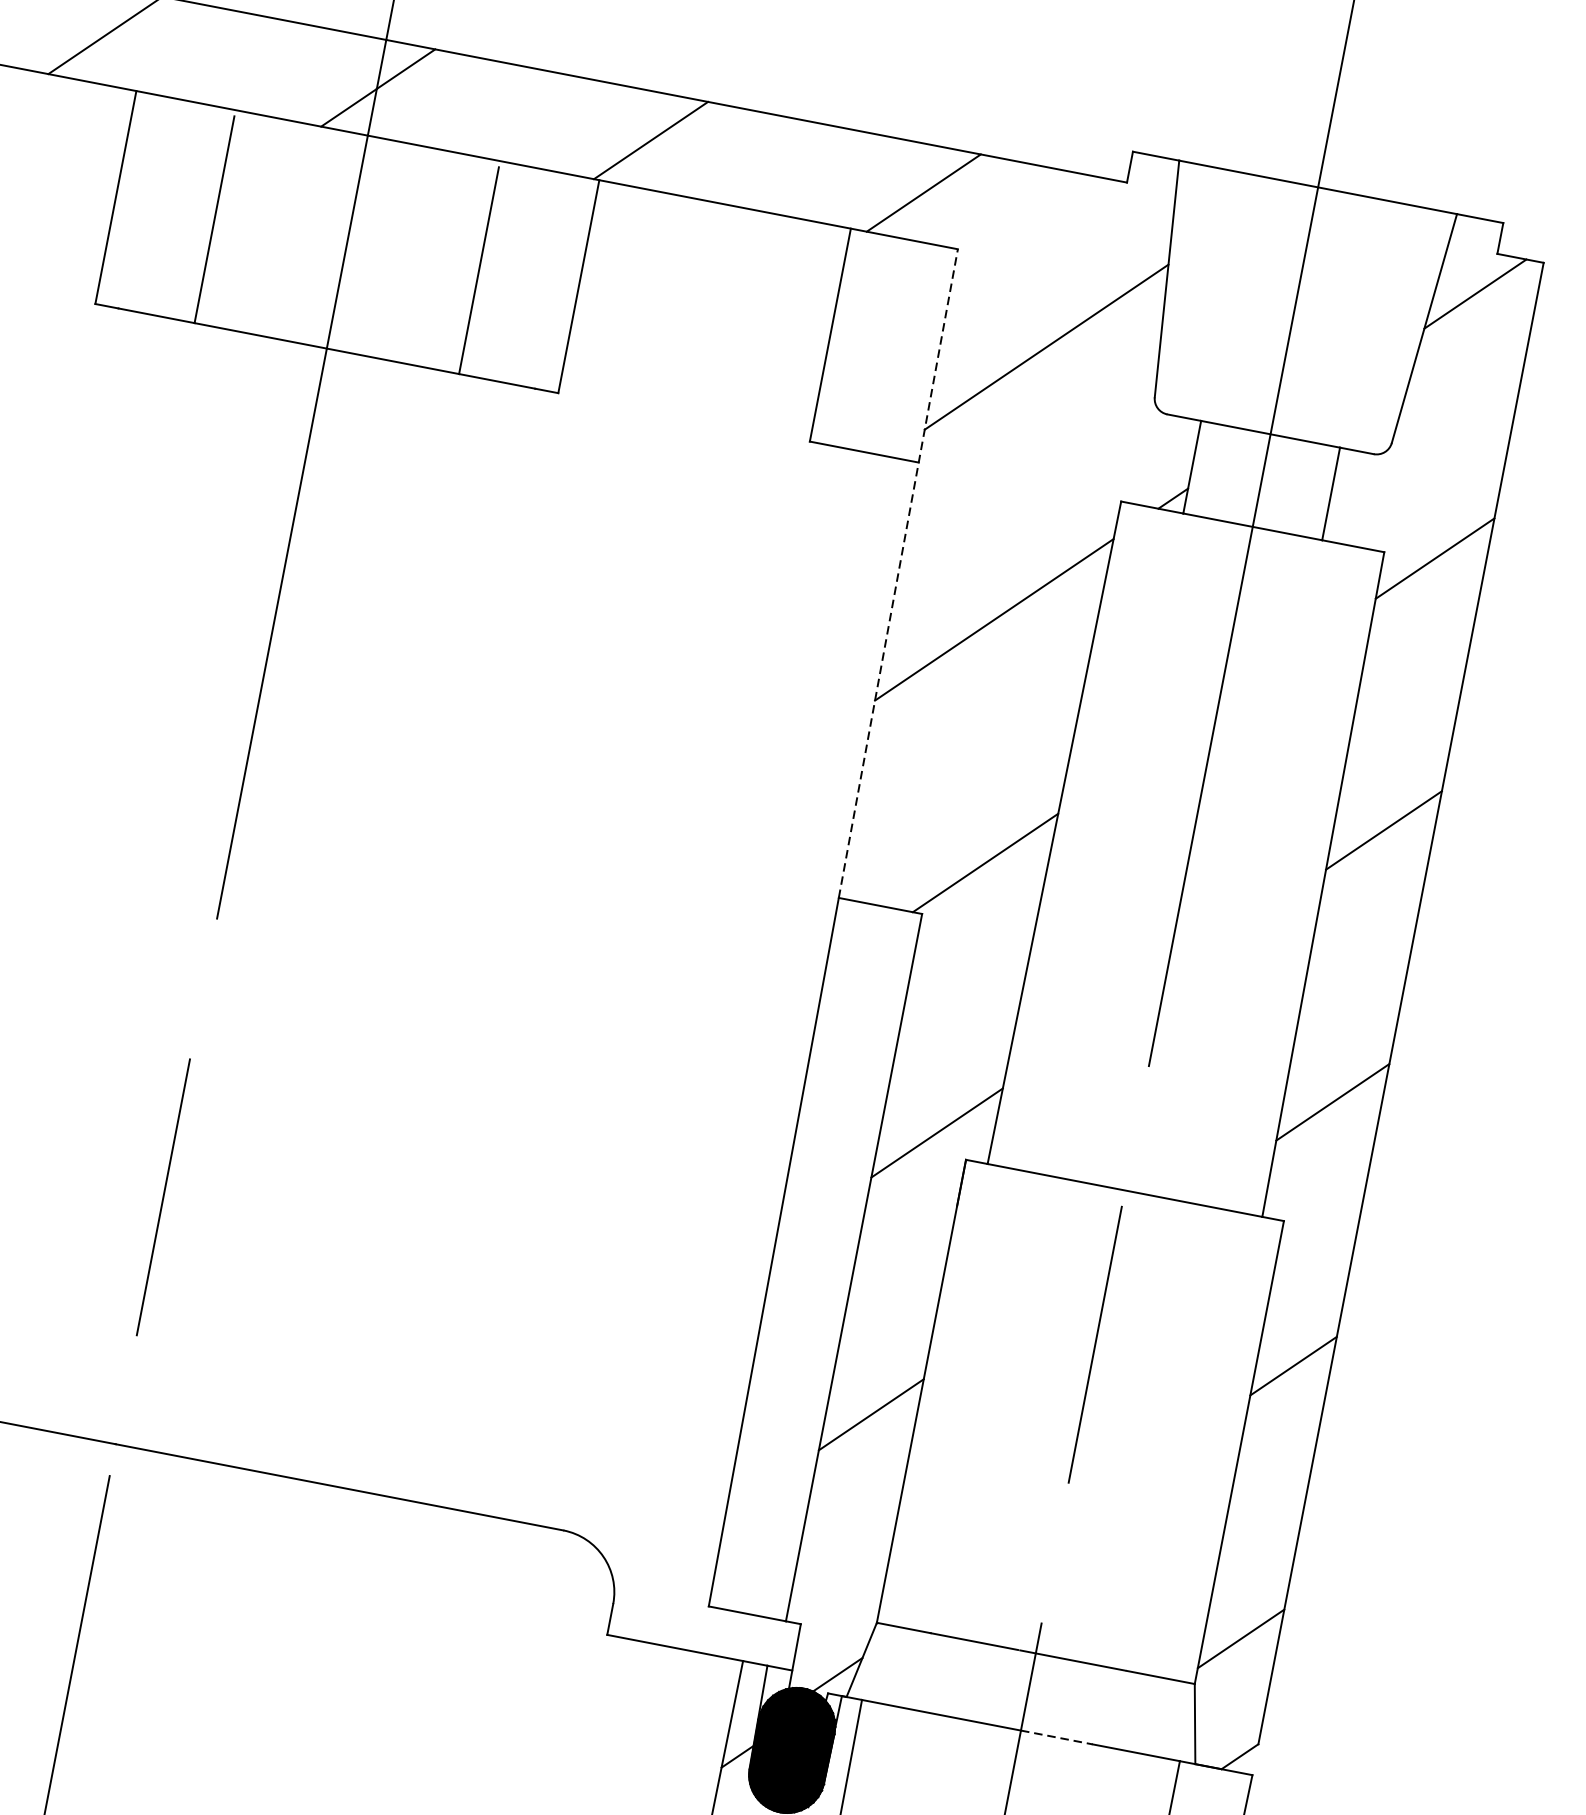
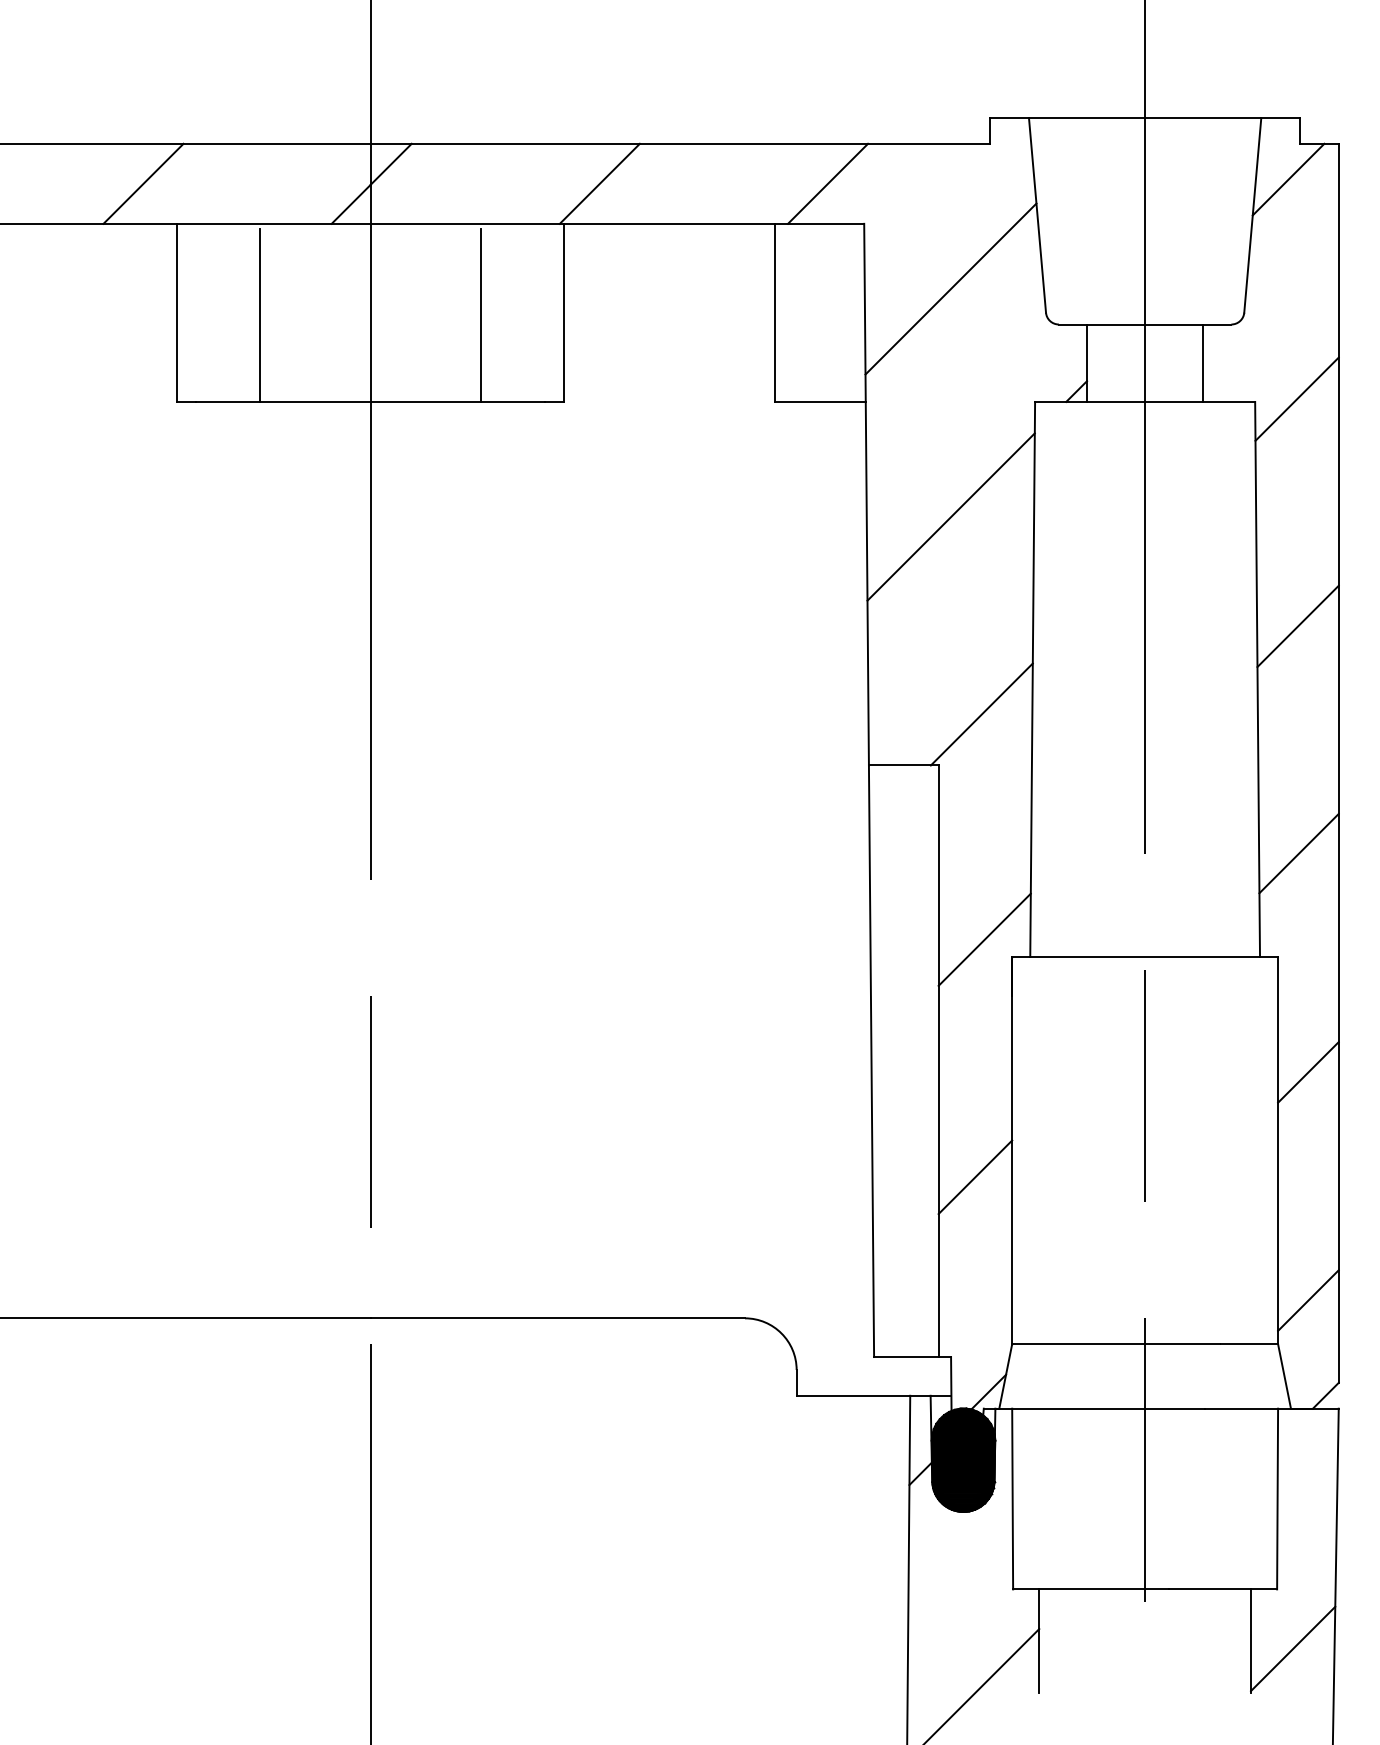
line: (898, 573) -> (866, 494), dashed -> solid
line: (1057, 1737) -> (1175, 1408), dashed -> solid

